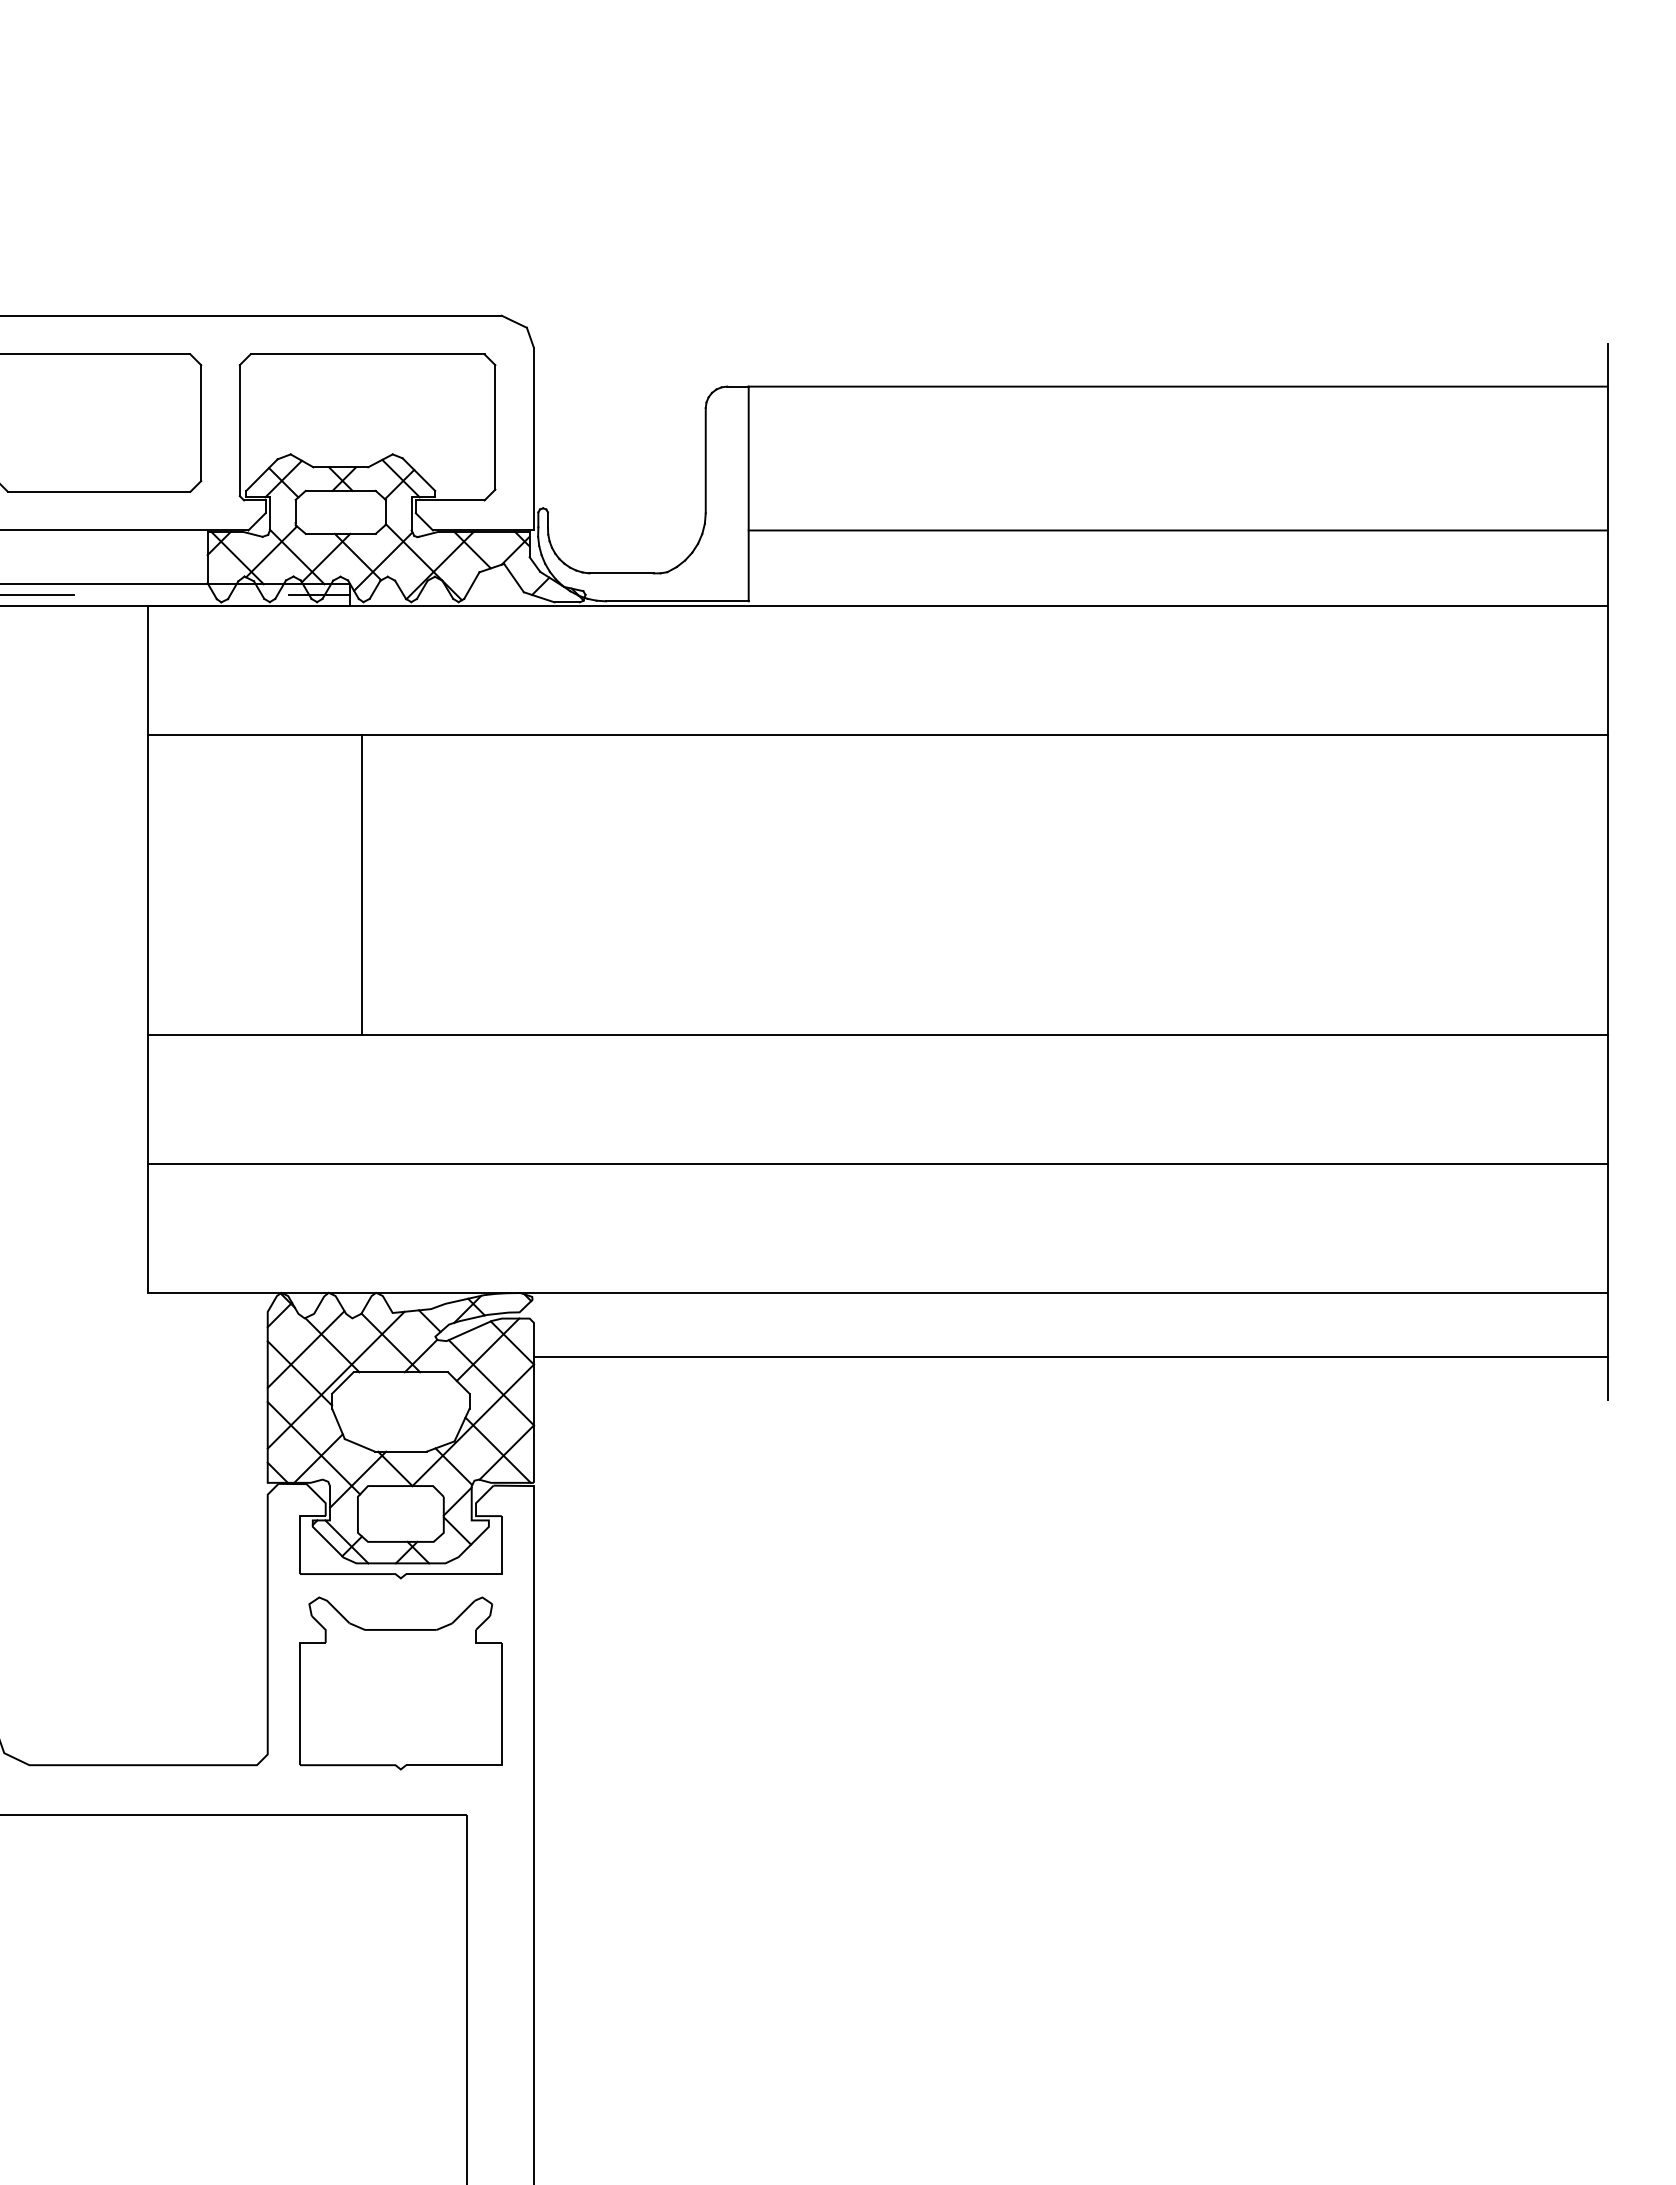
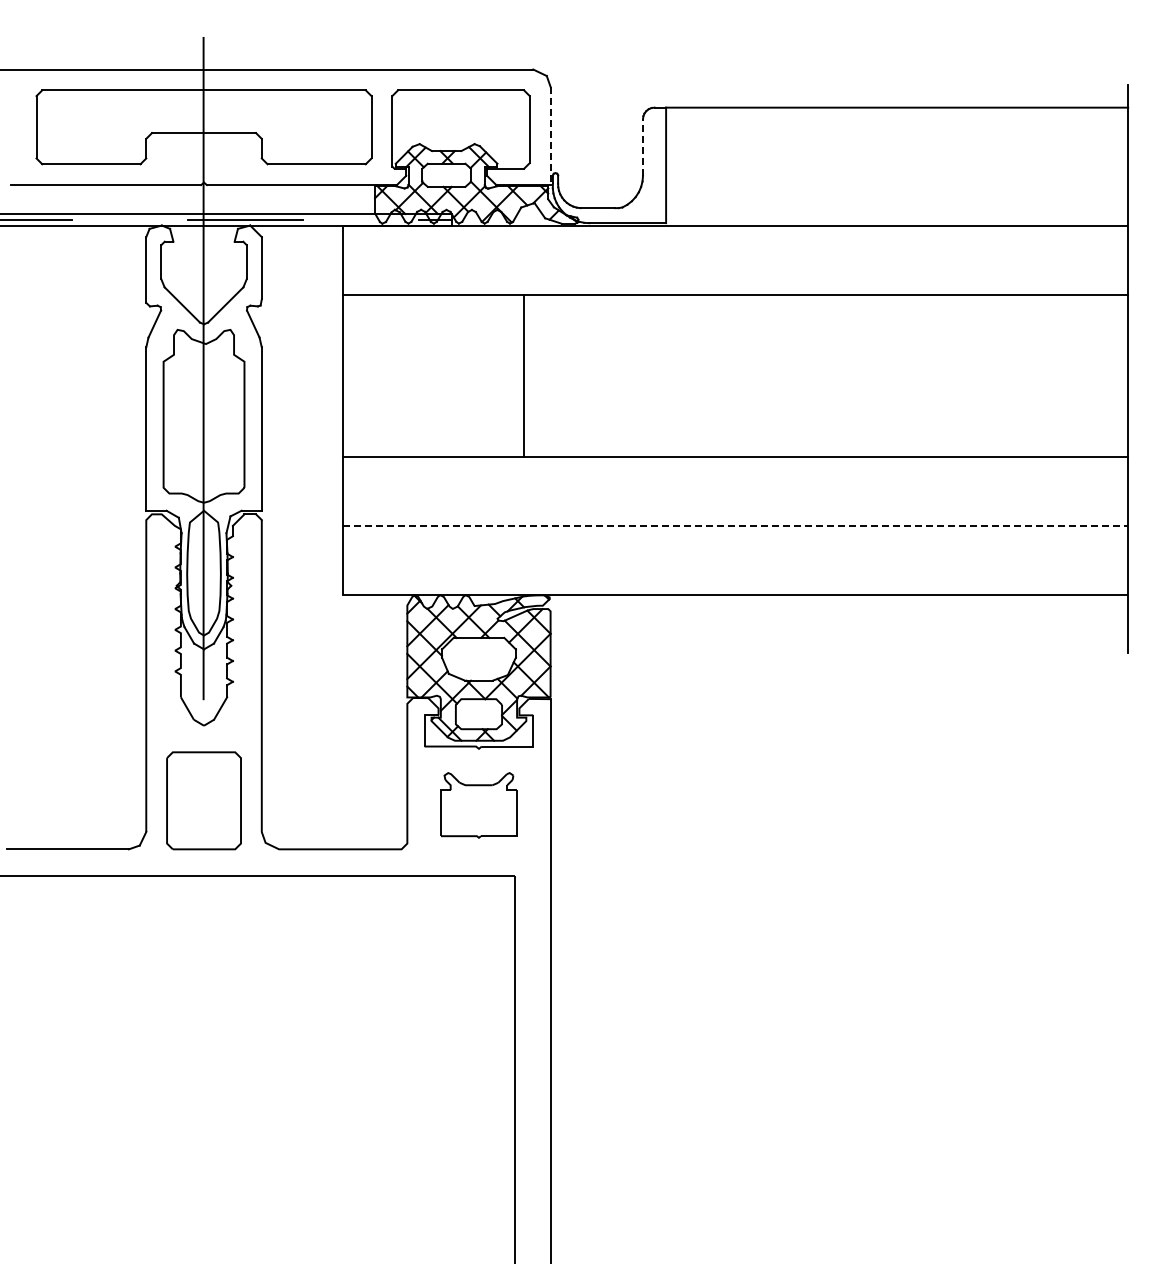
line: (533, 440) -> (550, 136), solid -> dashed
line: (706, 460) -> (643, 147), solid -> dashed
line: (1178, 531) -> (897, 185), removed
line: (362, 884) -> (524, 375), moved
line: (877, 1163) -> (735, 525), solid -> dashed
line: (1070, 1356) -> (839, 629), removed
part: (399, 1683) -> (478, 805), size x0.7

